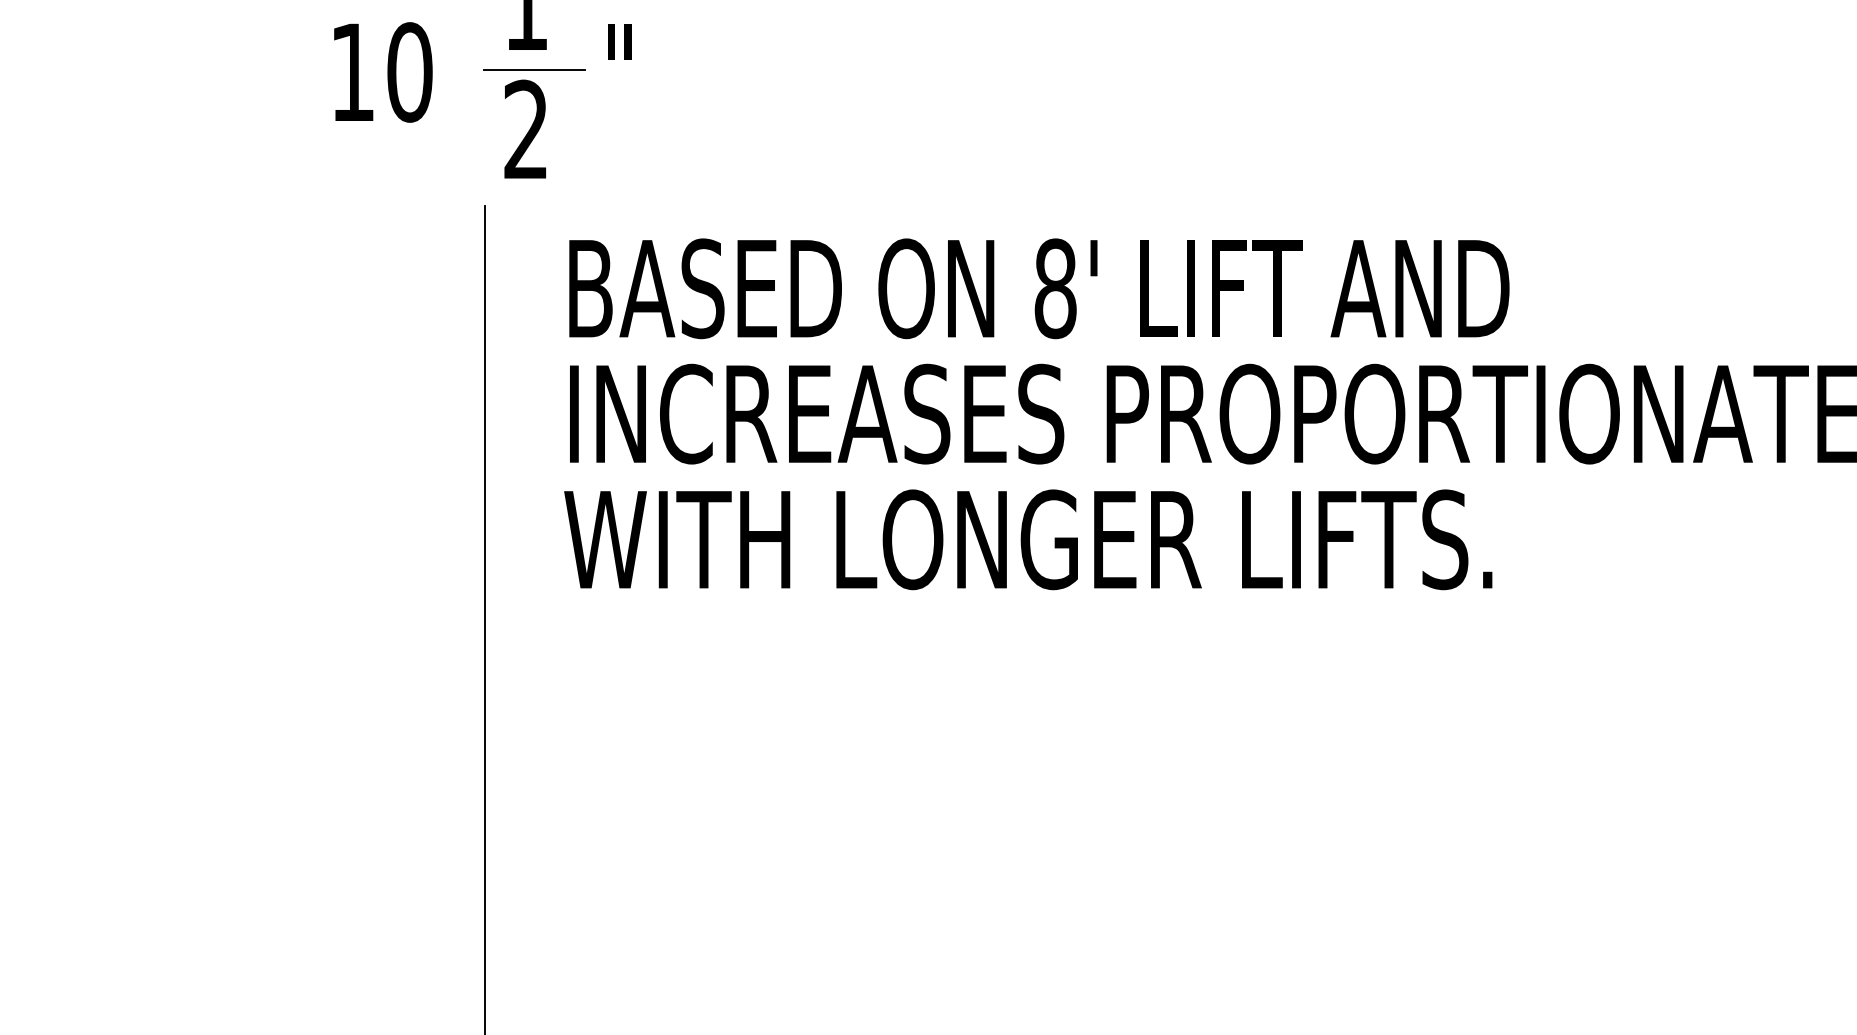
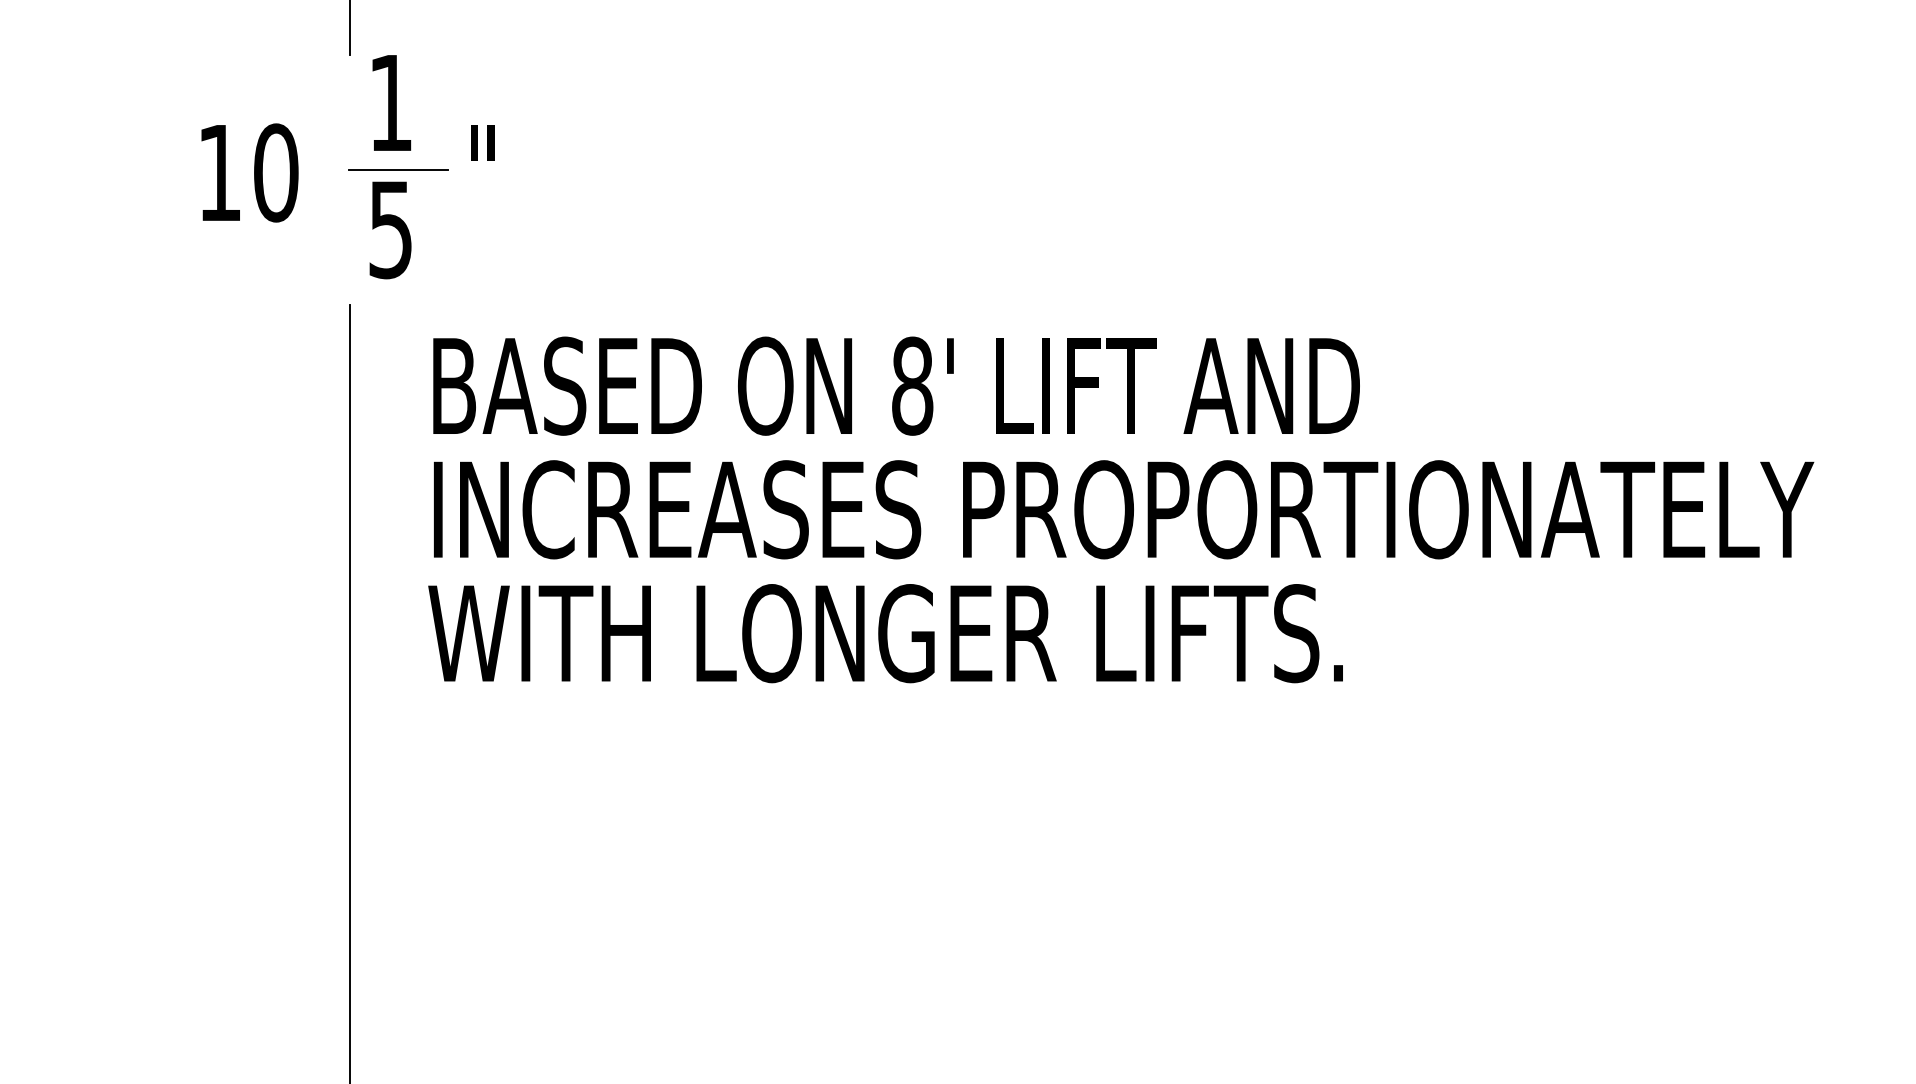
text: (525, 129) -> (390, 229), 2 -> 5

